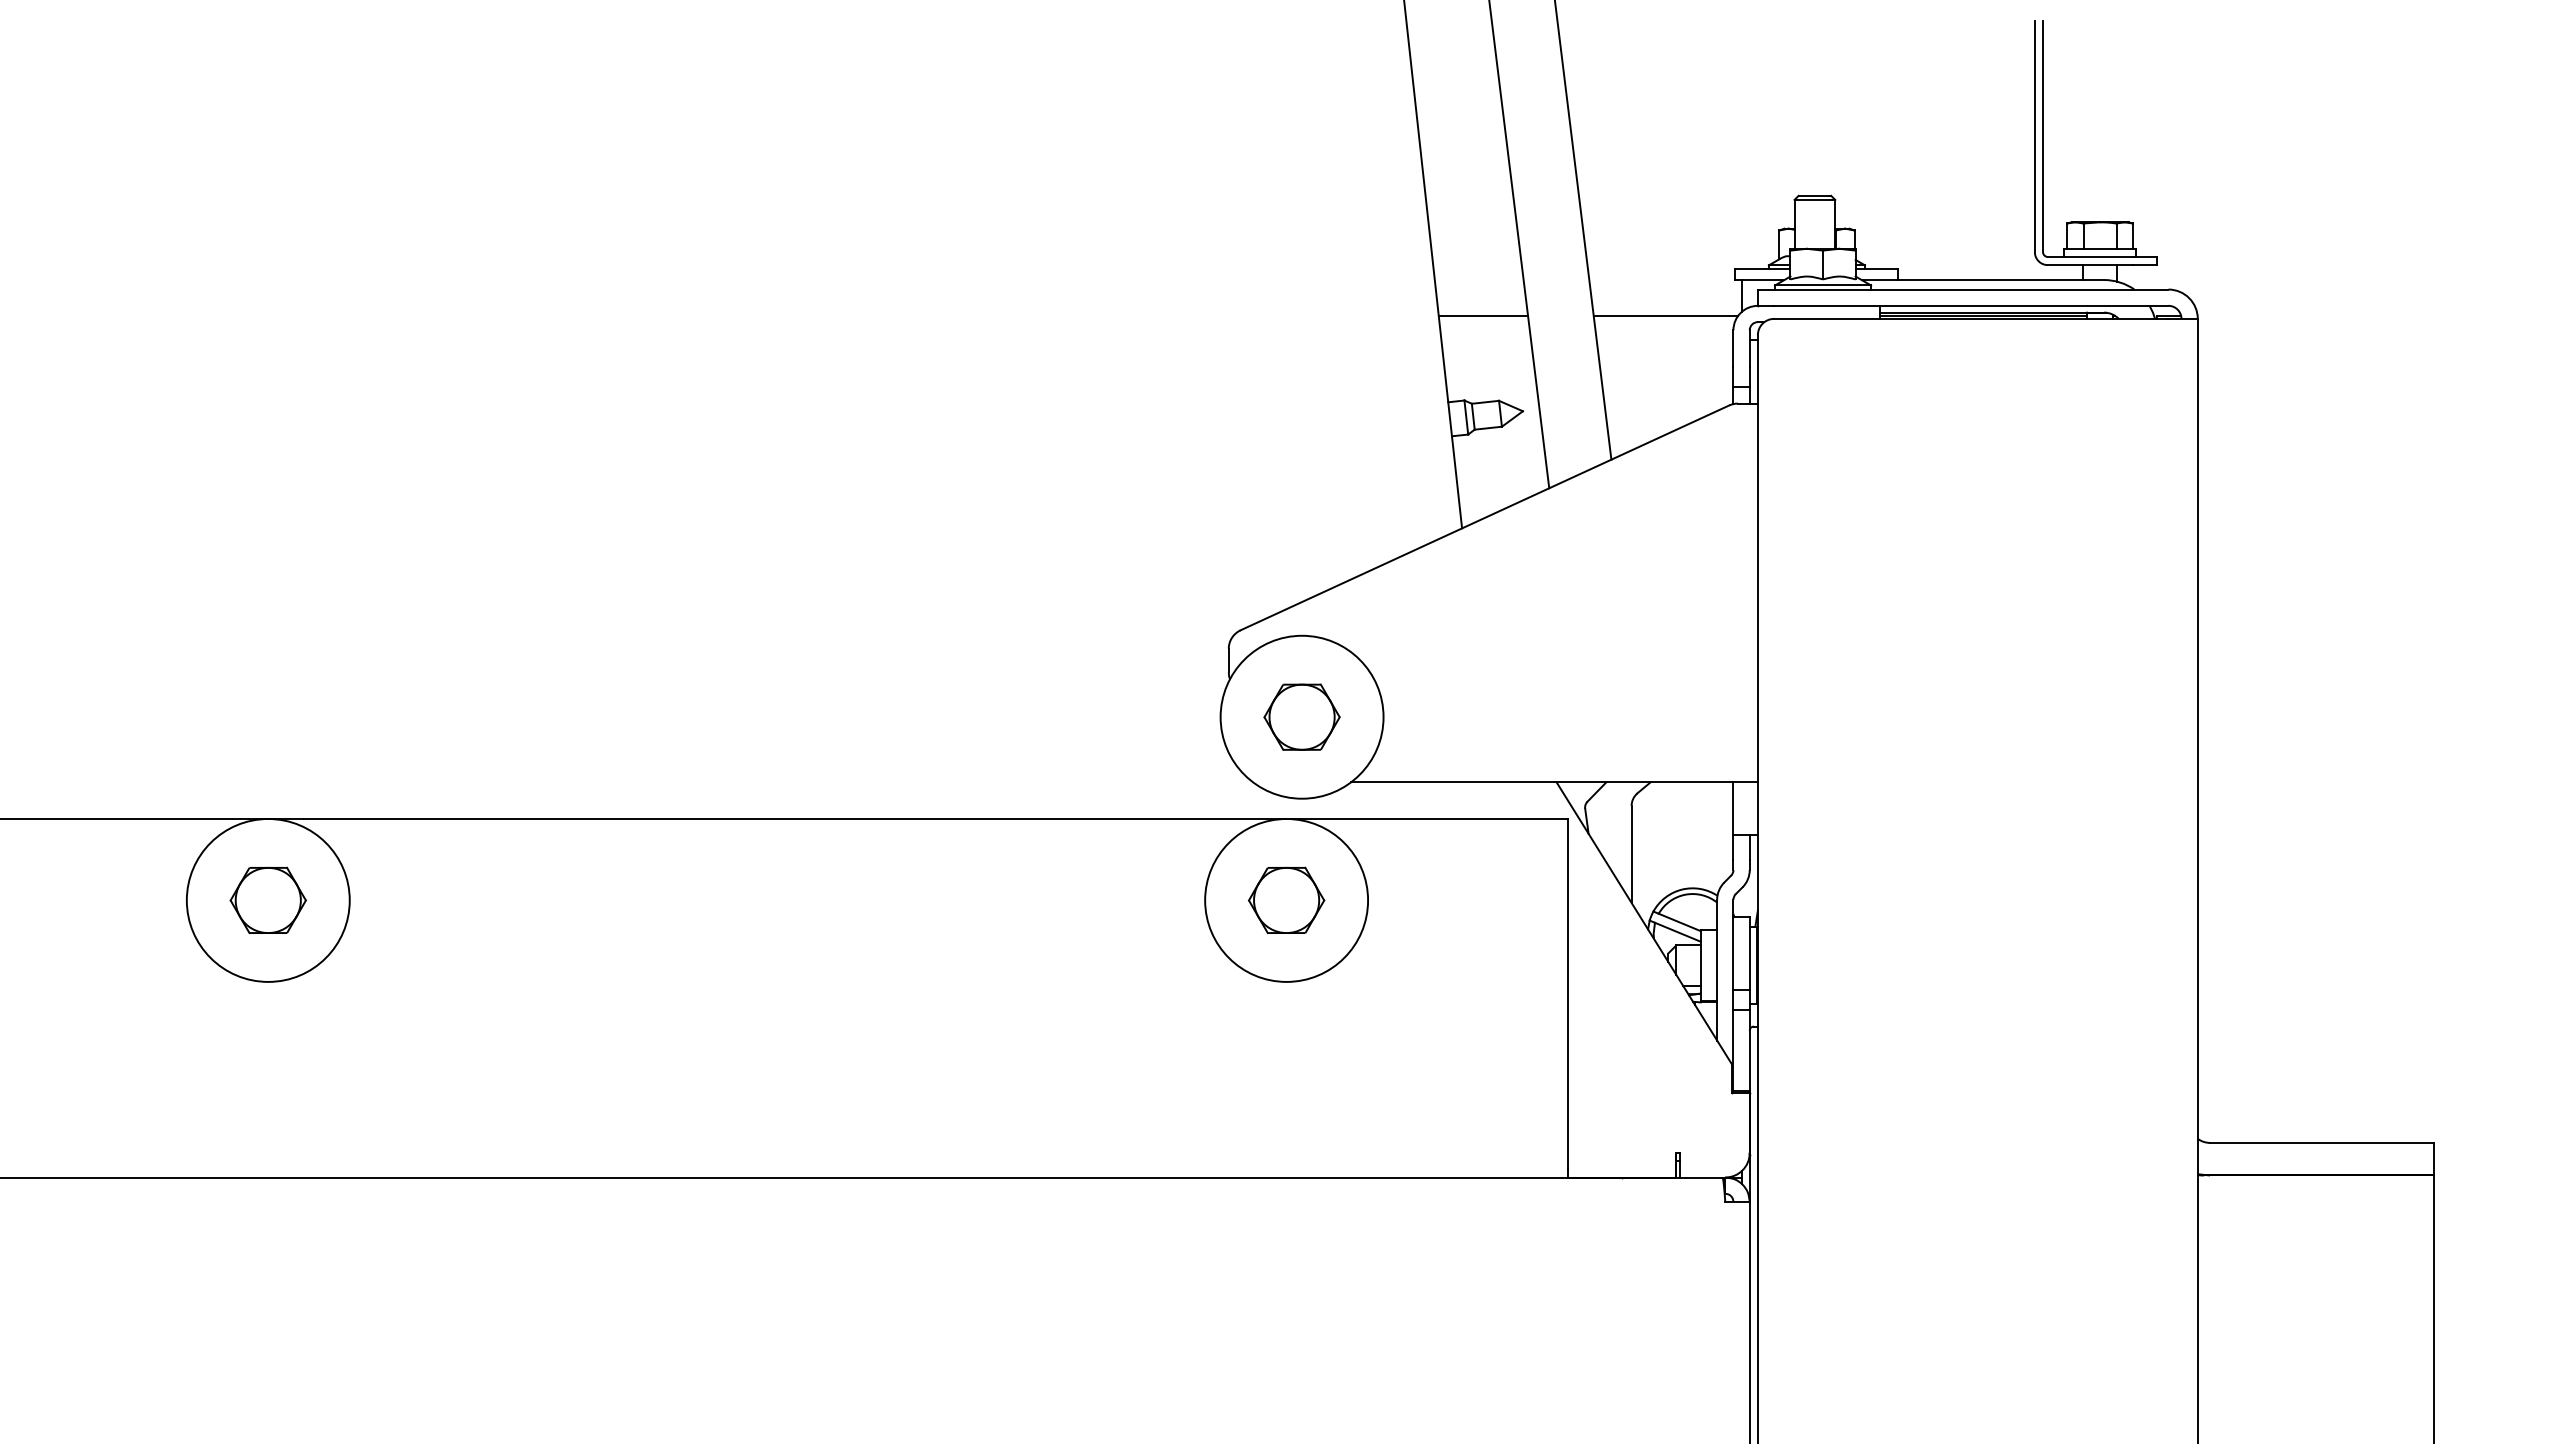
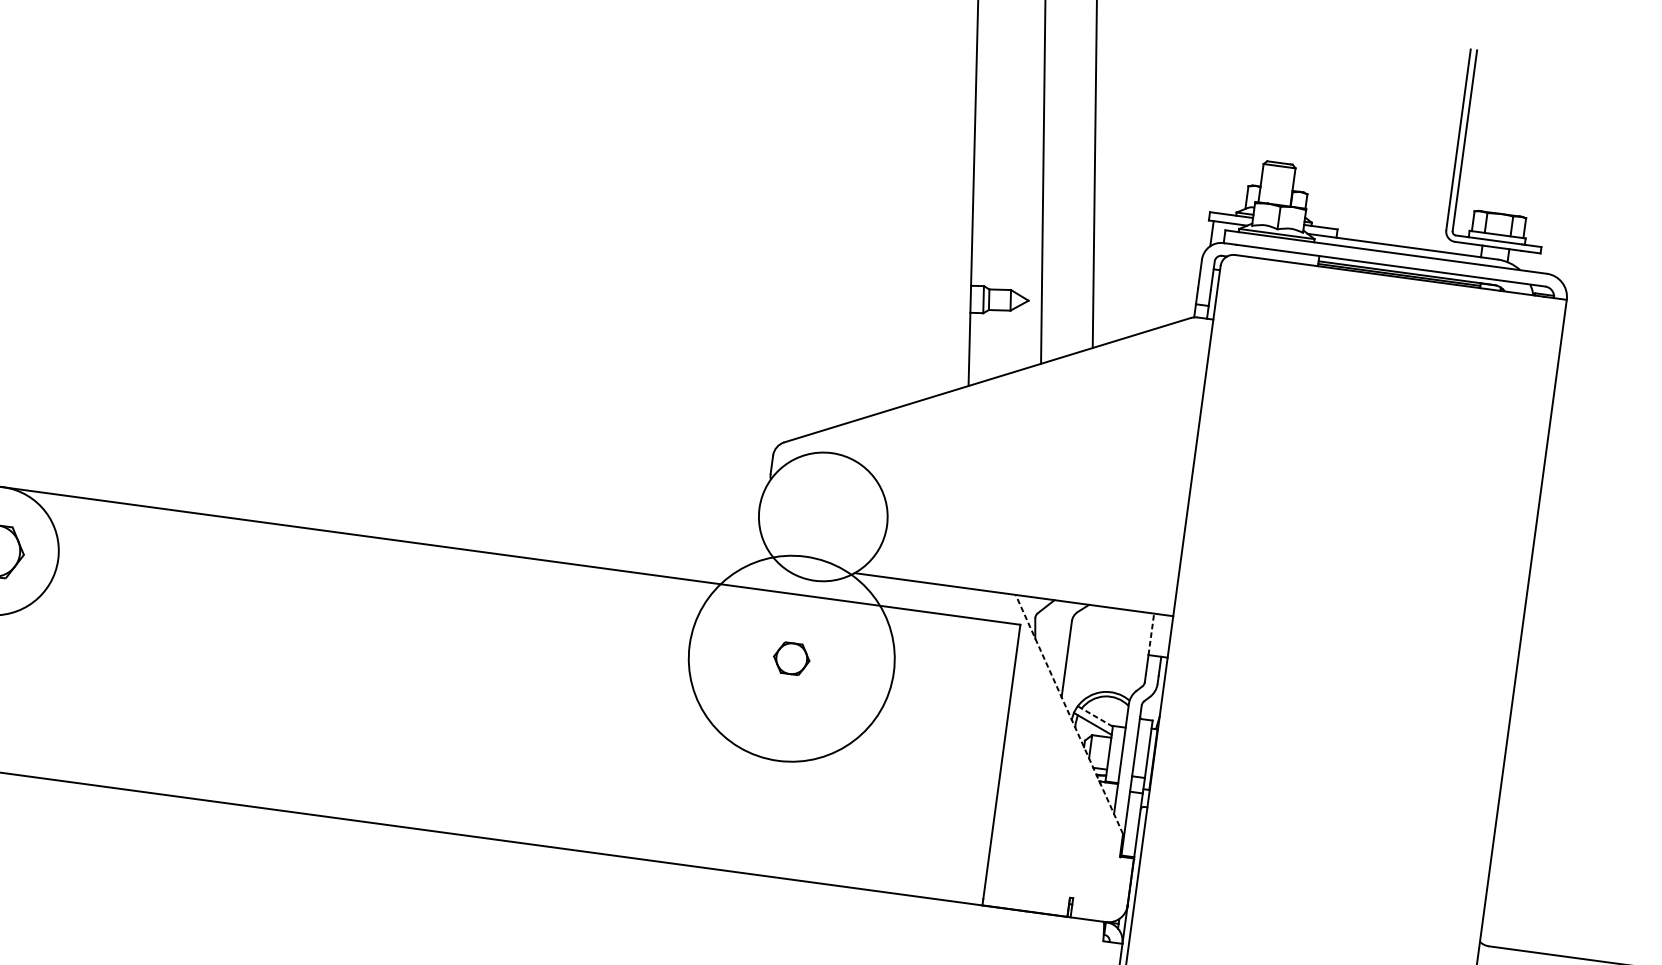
line: (1483, 316) -> (1007, 222), removed
line: (1665, 316) -> (1150, 241), removed
part: (1301, 716) -> (822, 516), removed
line: (1733, 808) -> (1151, 634), solid -> dashed
circle: (1286, 900) -> (791, 658), size x1.6
part: (1286, 900) -> (791, 658), size x0.6
line: (1679, 922) -> (1097, 717), solid -> dashed
line: (1644, 923) -> (1069, 714), solid -> dashed

